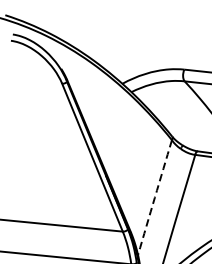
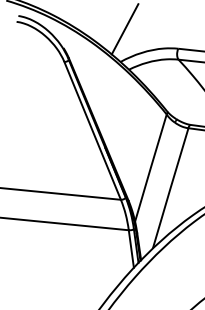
line: (126, 48) -> (124, 29), added
arc: (154, 198) -> (150, 168), dashed -> solid

